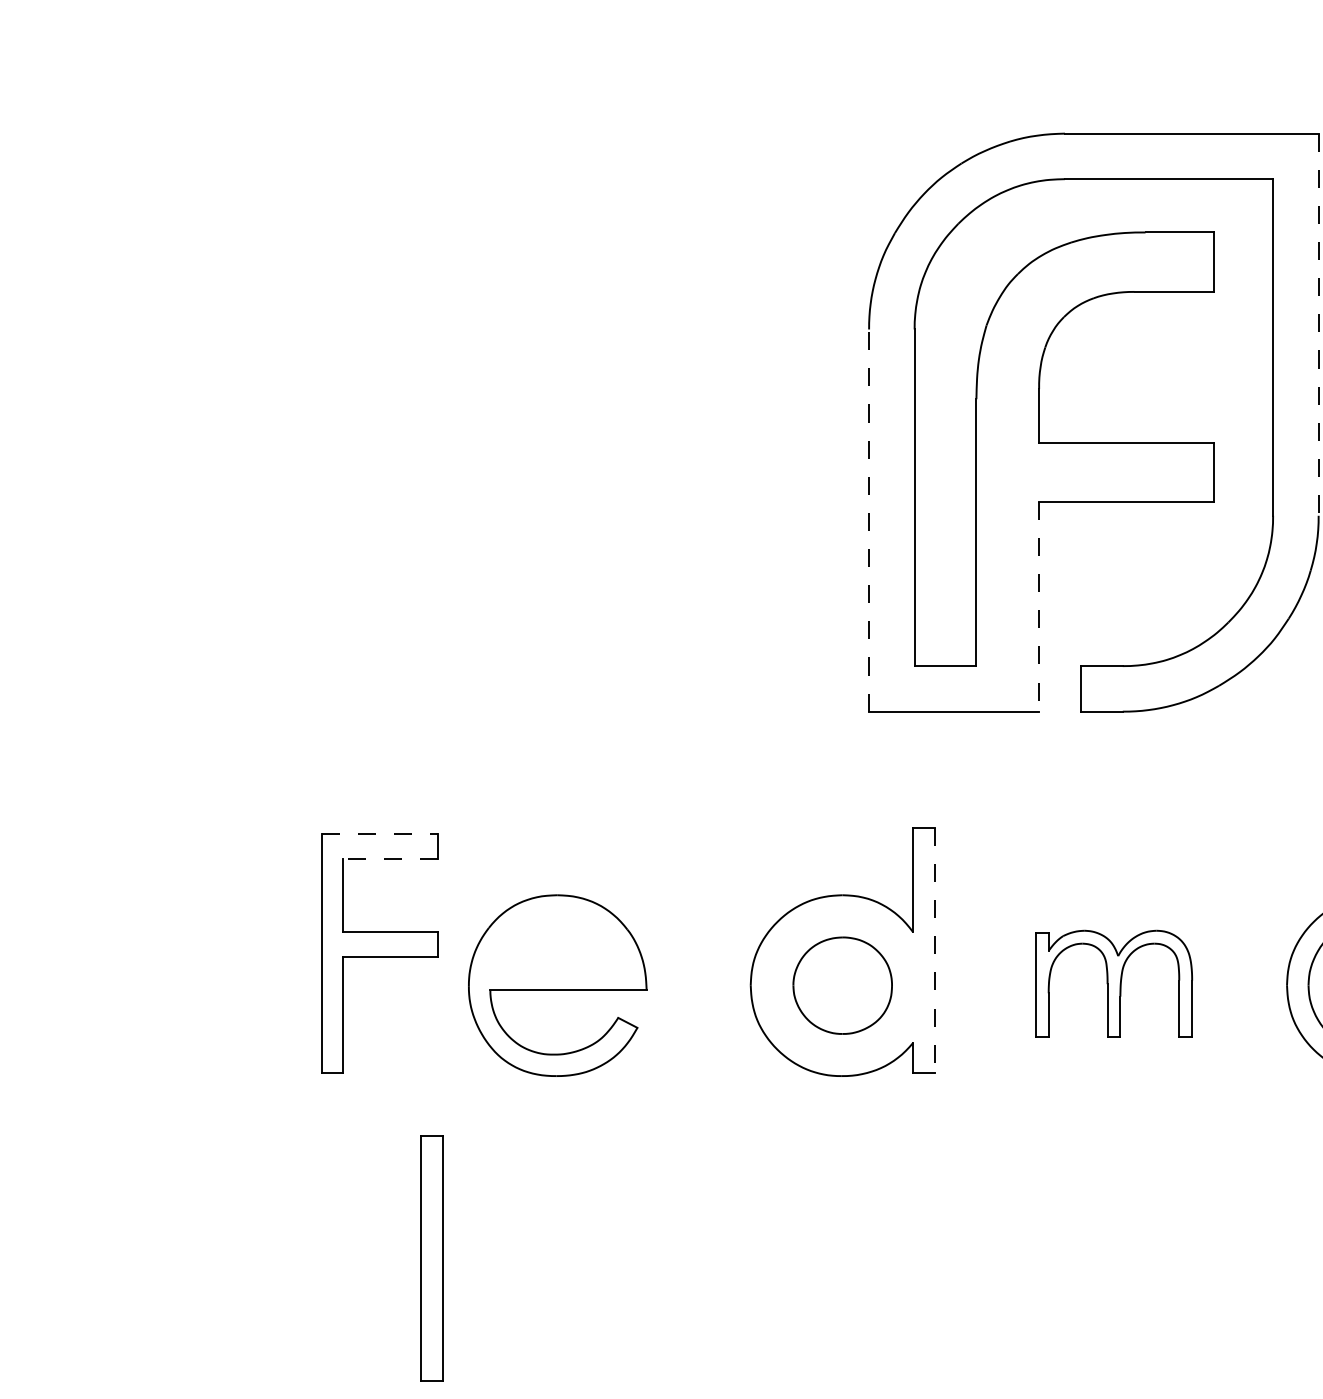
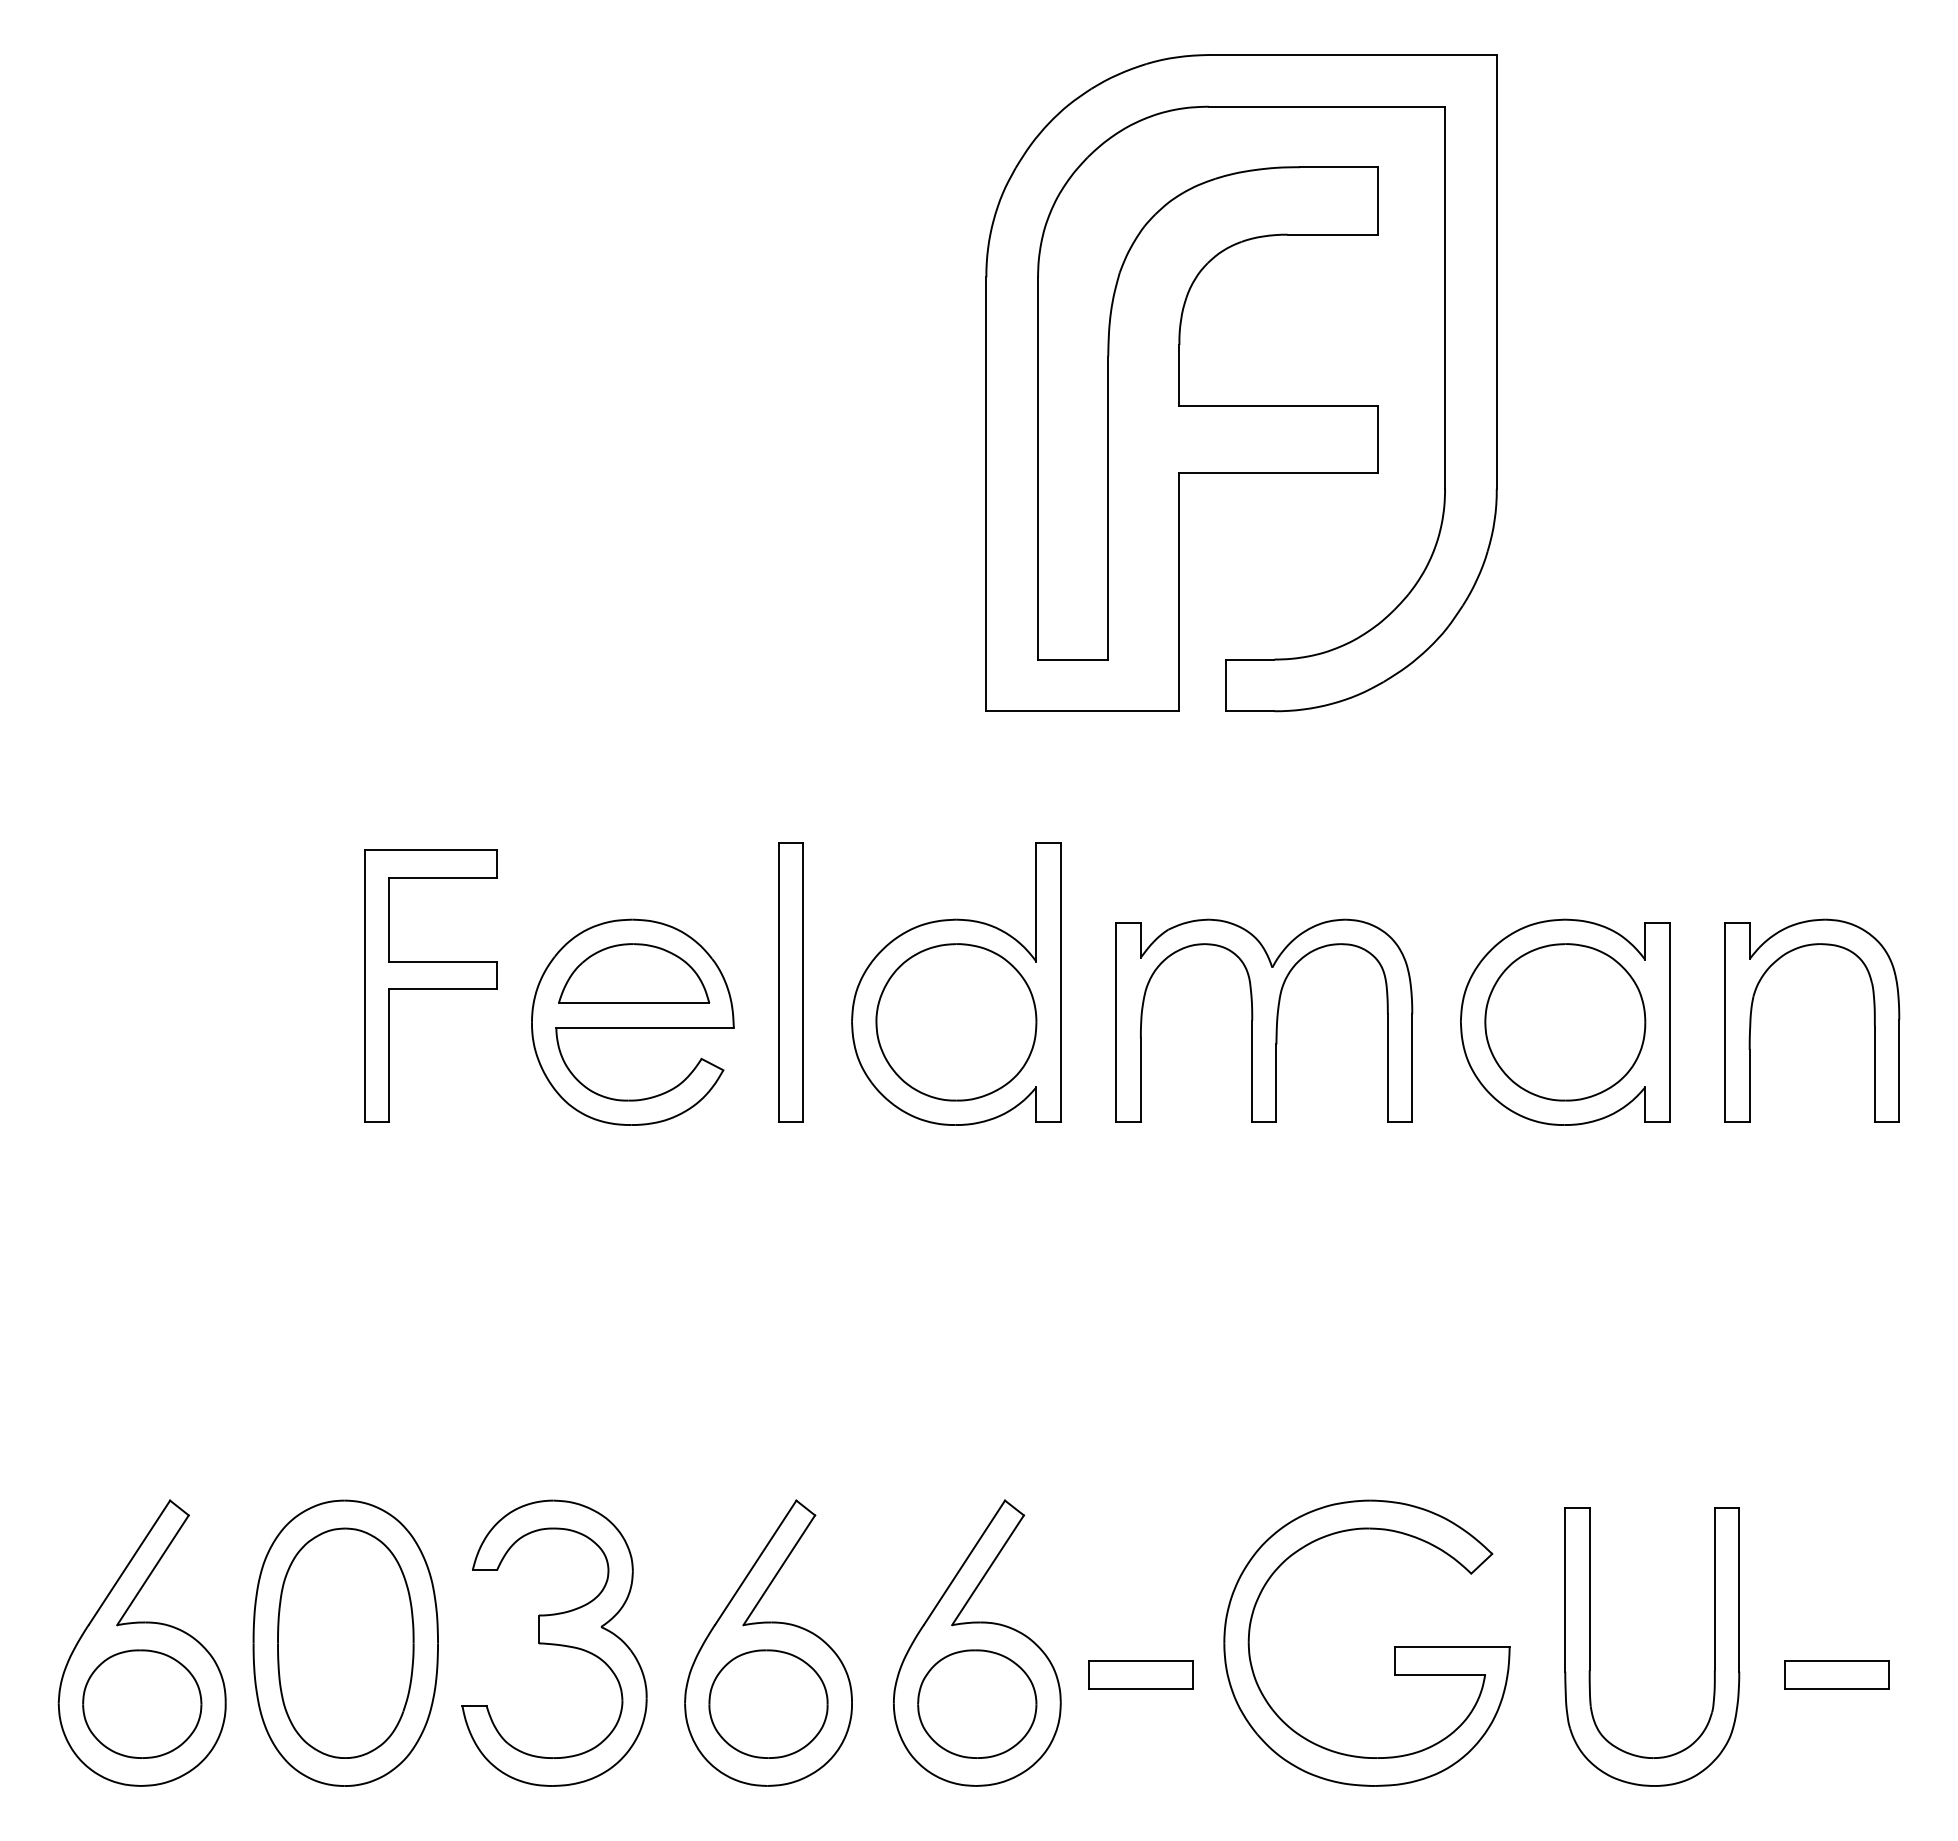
line: (1318, 324) -> (1496, 271), dashed -> solid
line: (869, 520) -> (986, 494), dashed -> solid
line: (1039, 607) -> (1179, 592), dashed -> solid
line: (380, 834) -> (431, 850), dashed -> solid
line: (390, 858) -> (443, 878), dashed -> solid
part: (559, 942) -> (634, 973), added
line: (934, 950) -> (1060, 982), dashed -> solid
part: (1114, 984) -> (1264, 1020), size x1.67
part: (842, 985) -> (956, 1022), size x1.43
part: (431, 1258) -> (790, 982), moved

